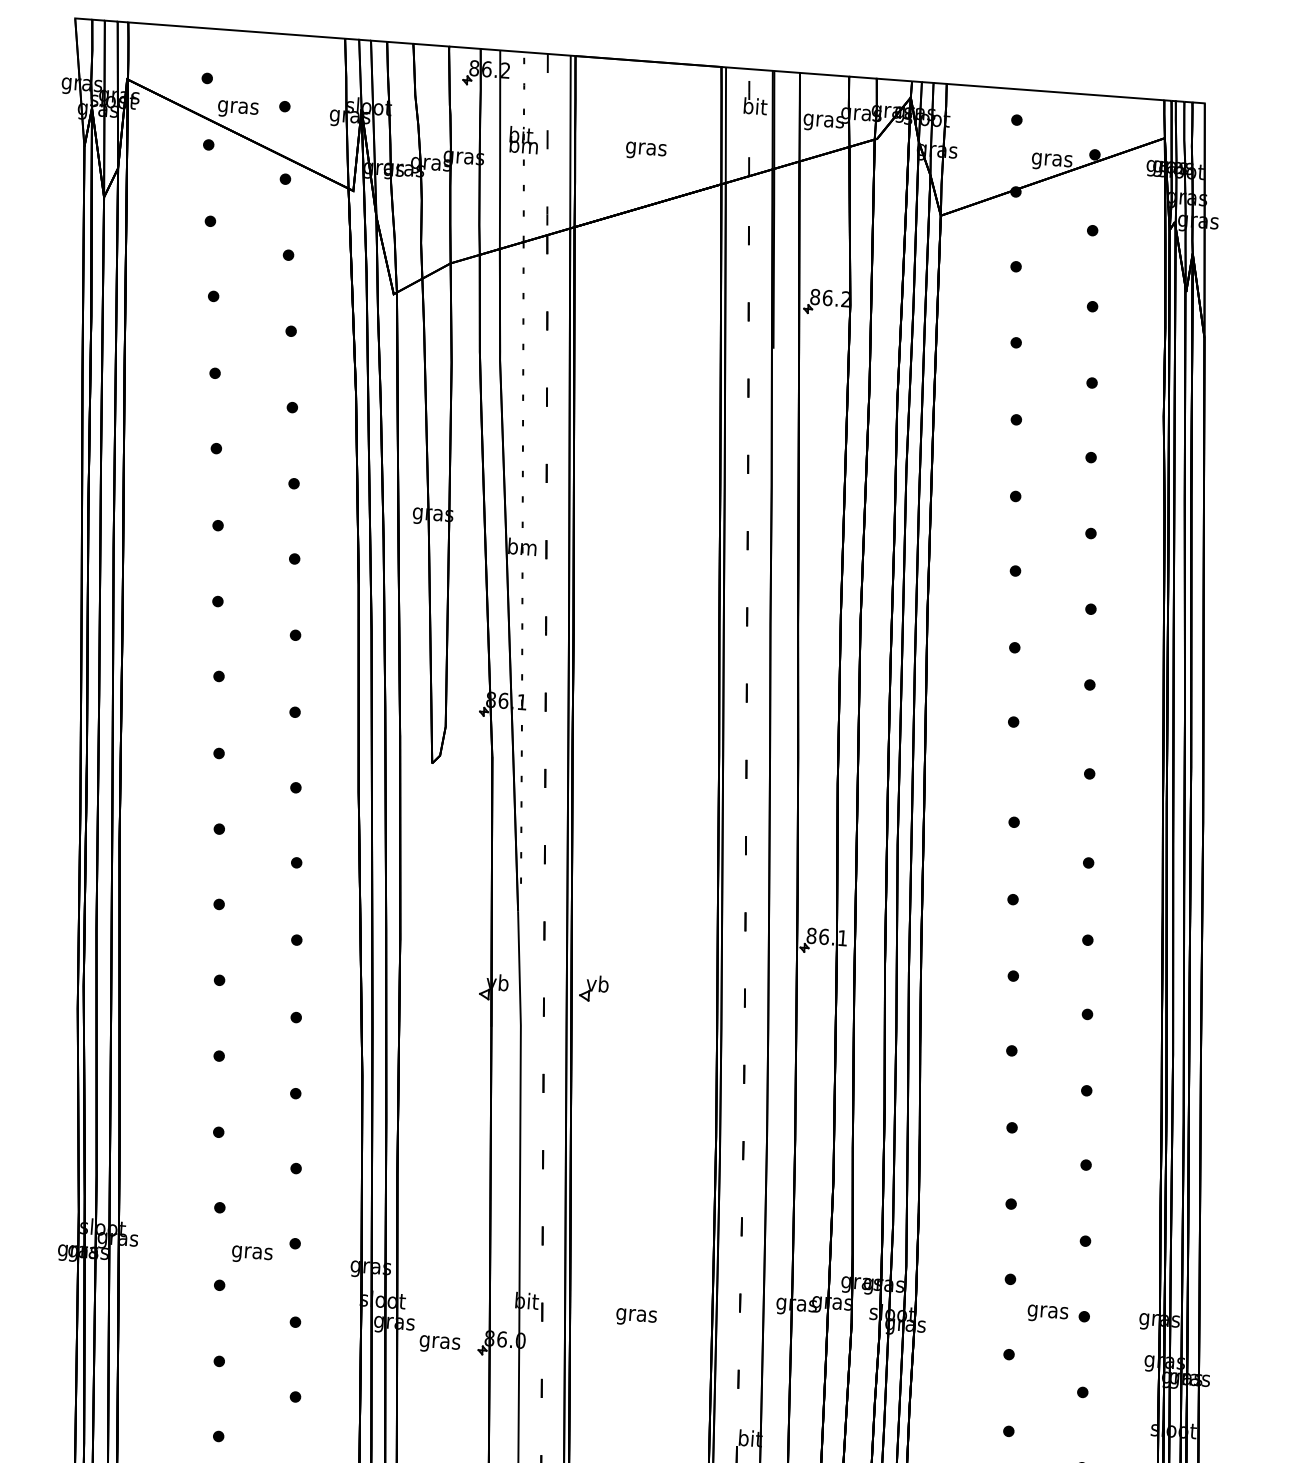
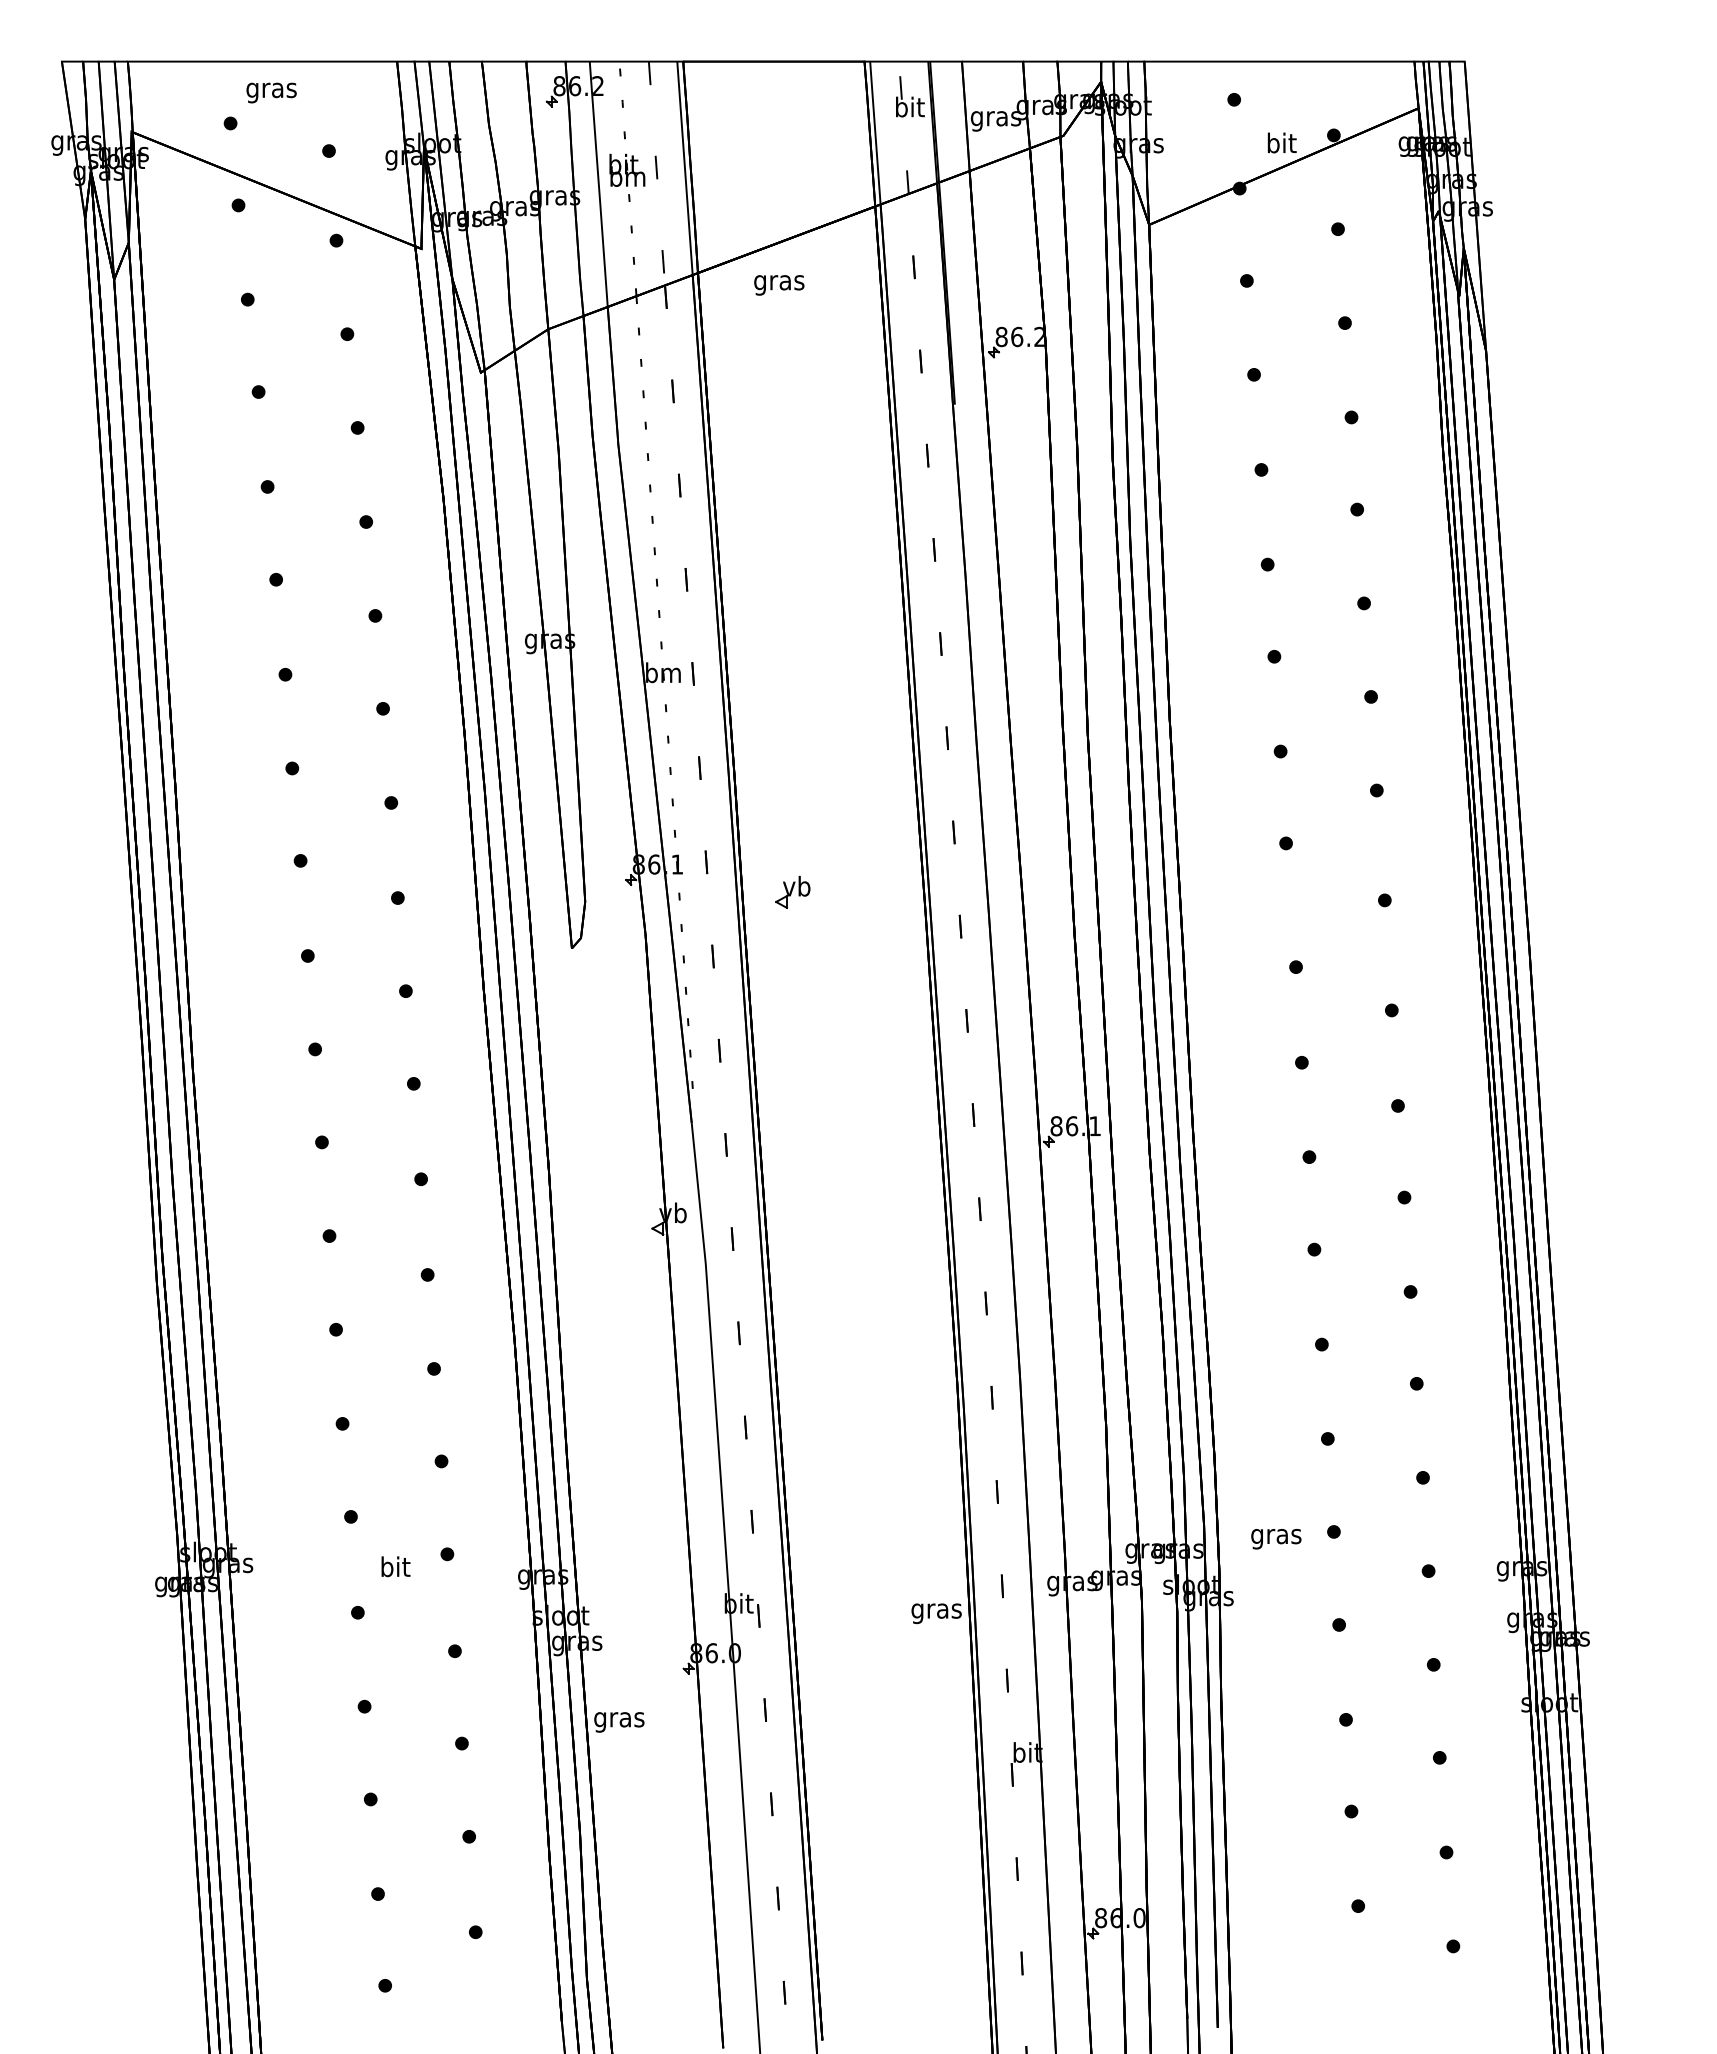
text: (238, 109) -> (271, 92), moved
text: (646, 151) -> (779, 285), moved
text: (1052, 159) -> (1281, 145), gras -> bit
part: (593, 988) -> (792, 892), moved
text: (252, 1252) -> (395, 1569), gras -> bit
text: (1047, 1314) -> (1276, 1539), moved
text: (636, 1317) -> (936, 1613), moved
text: (439, 1344) -> (619, 1722), moved

